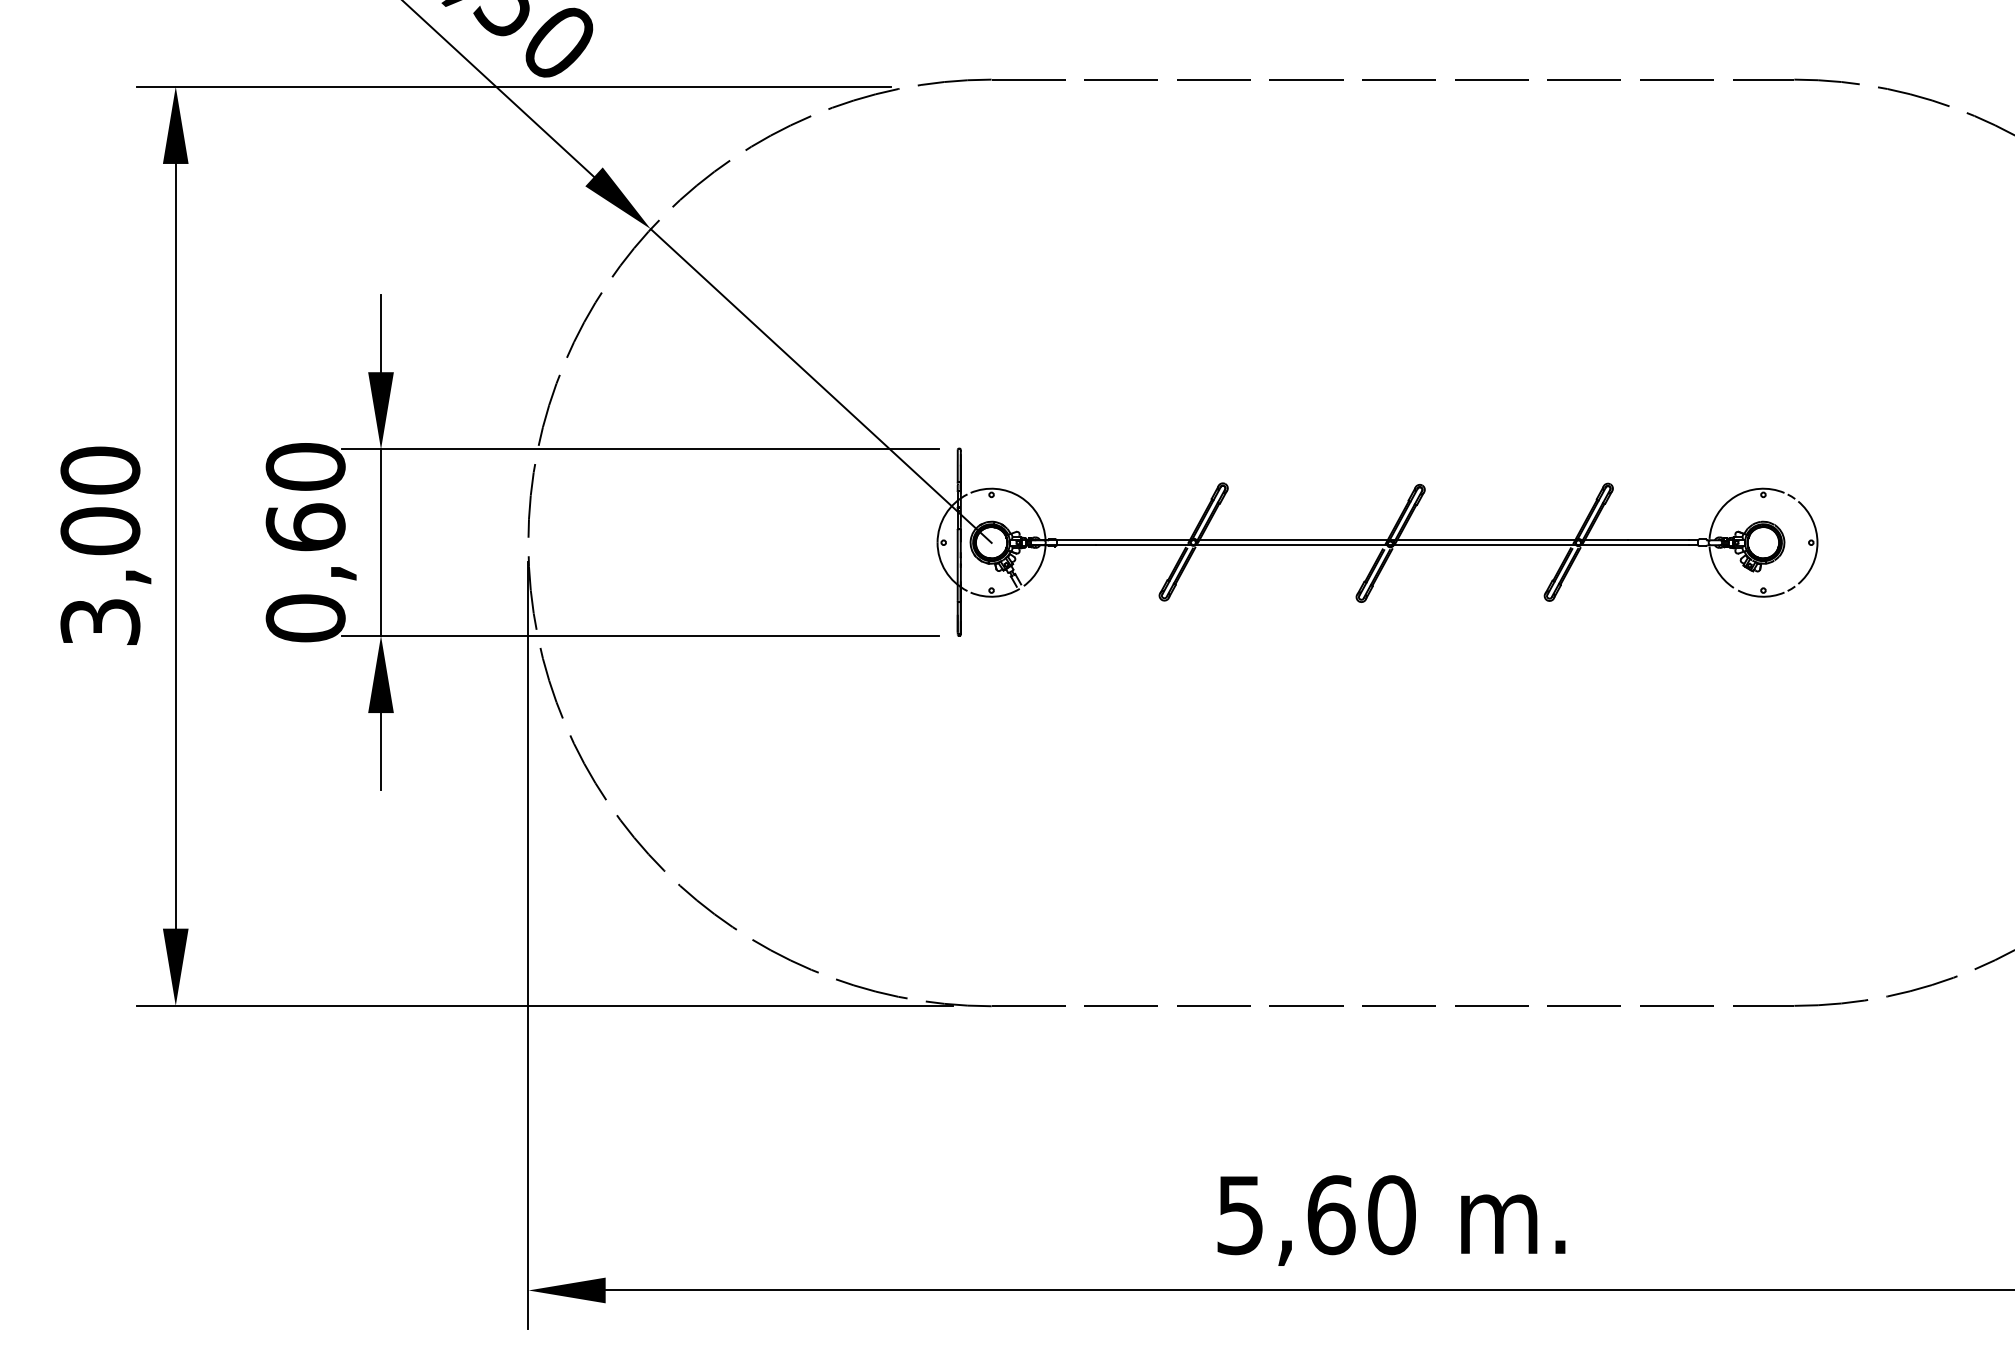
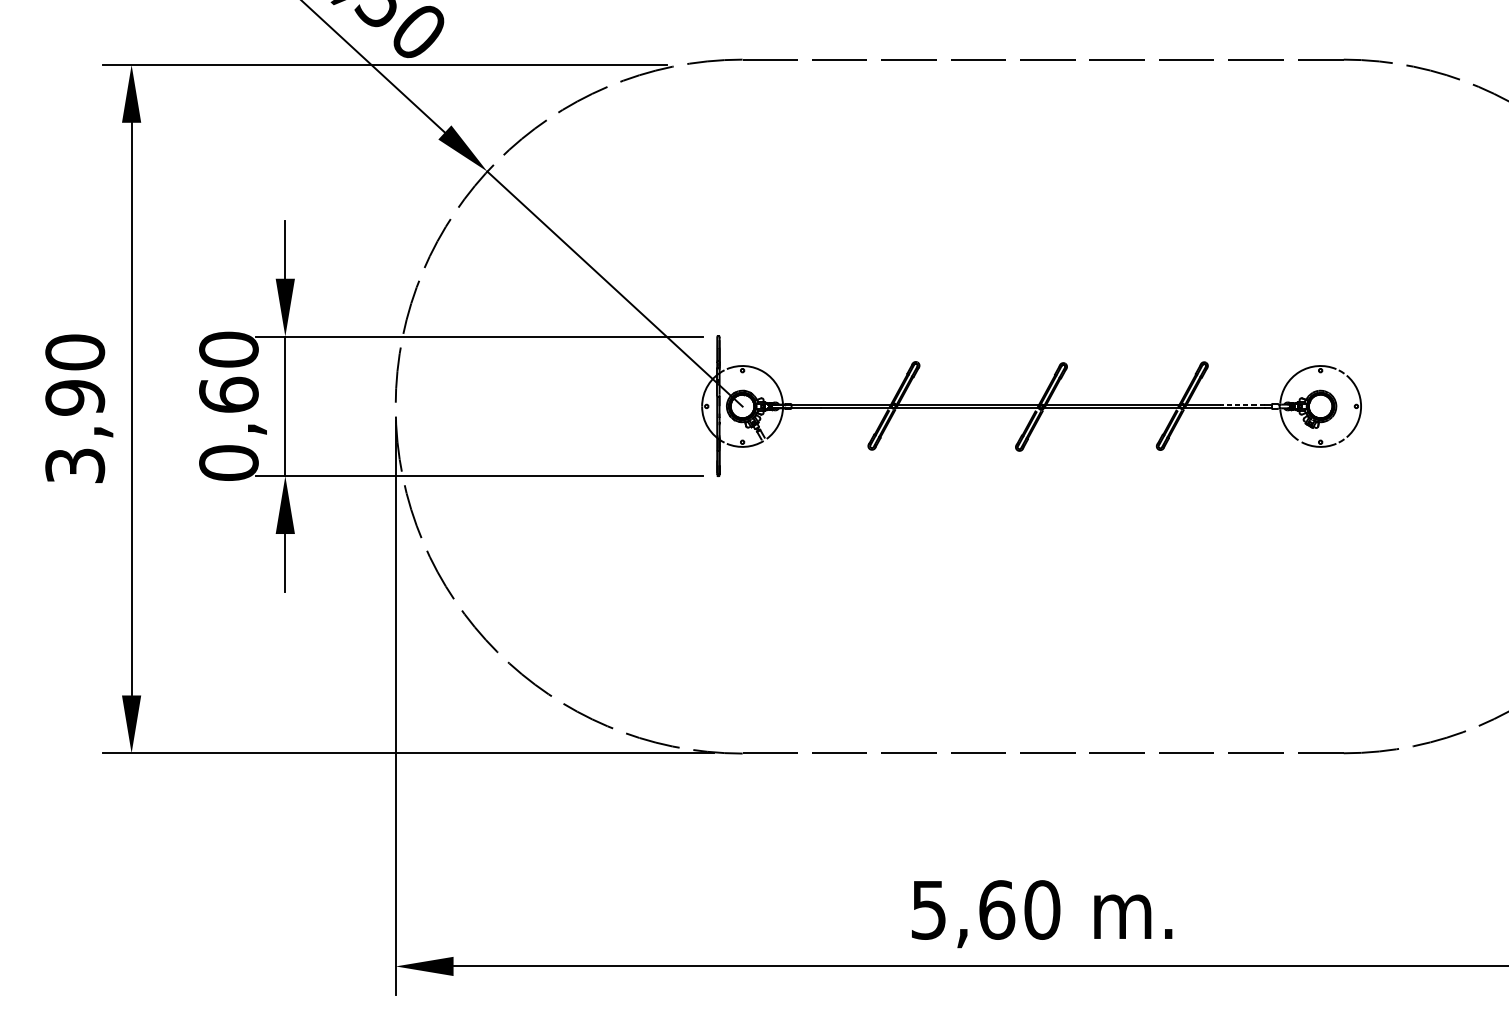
text: (100, 531) -> (75, 398), 3,00 -> 3,90
line: (1658, 540) -> (1242, 404), solid -> dashed

